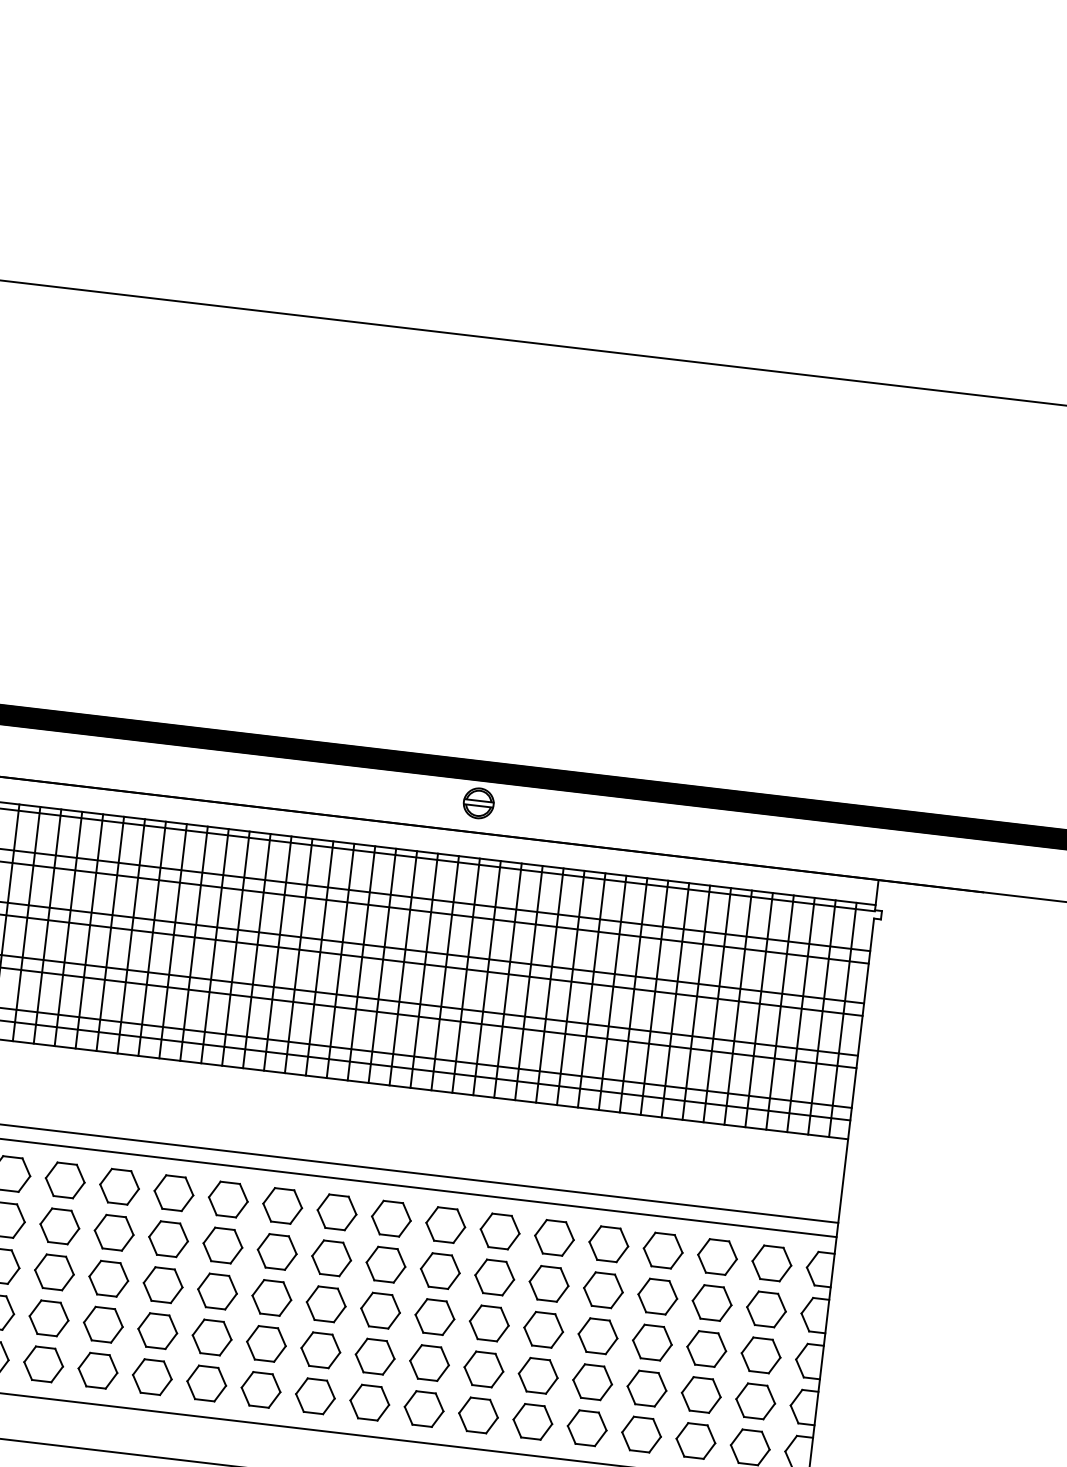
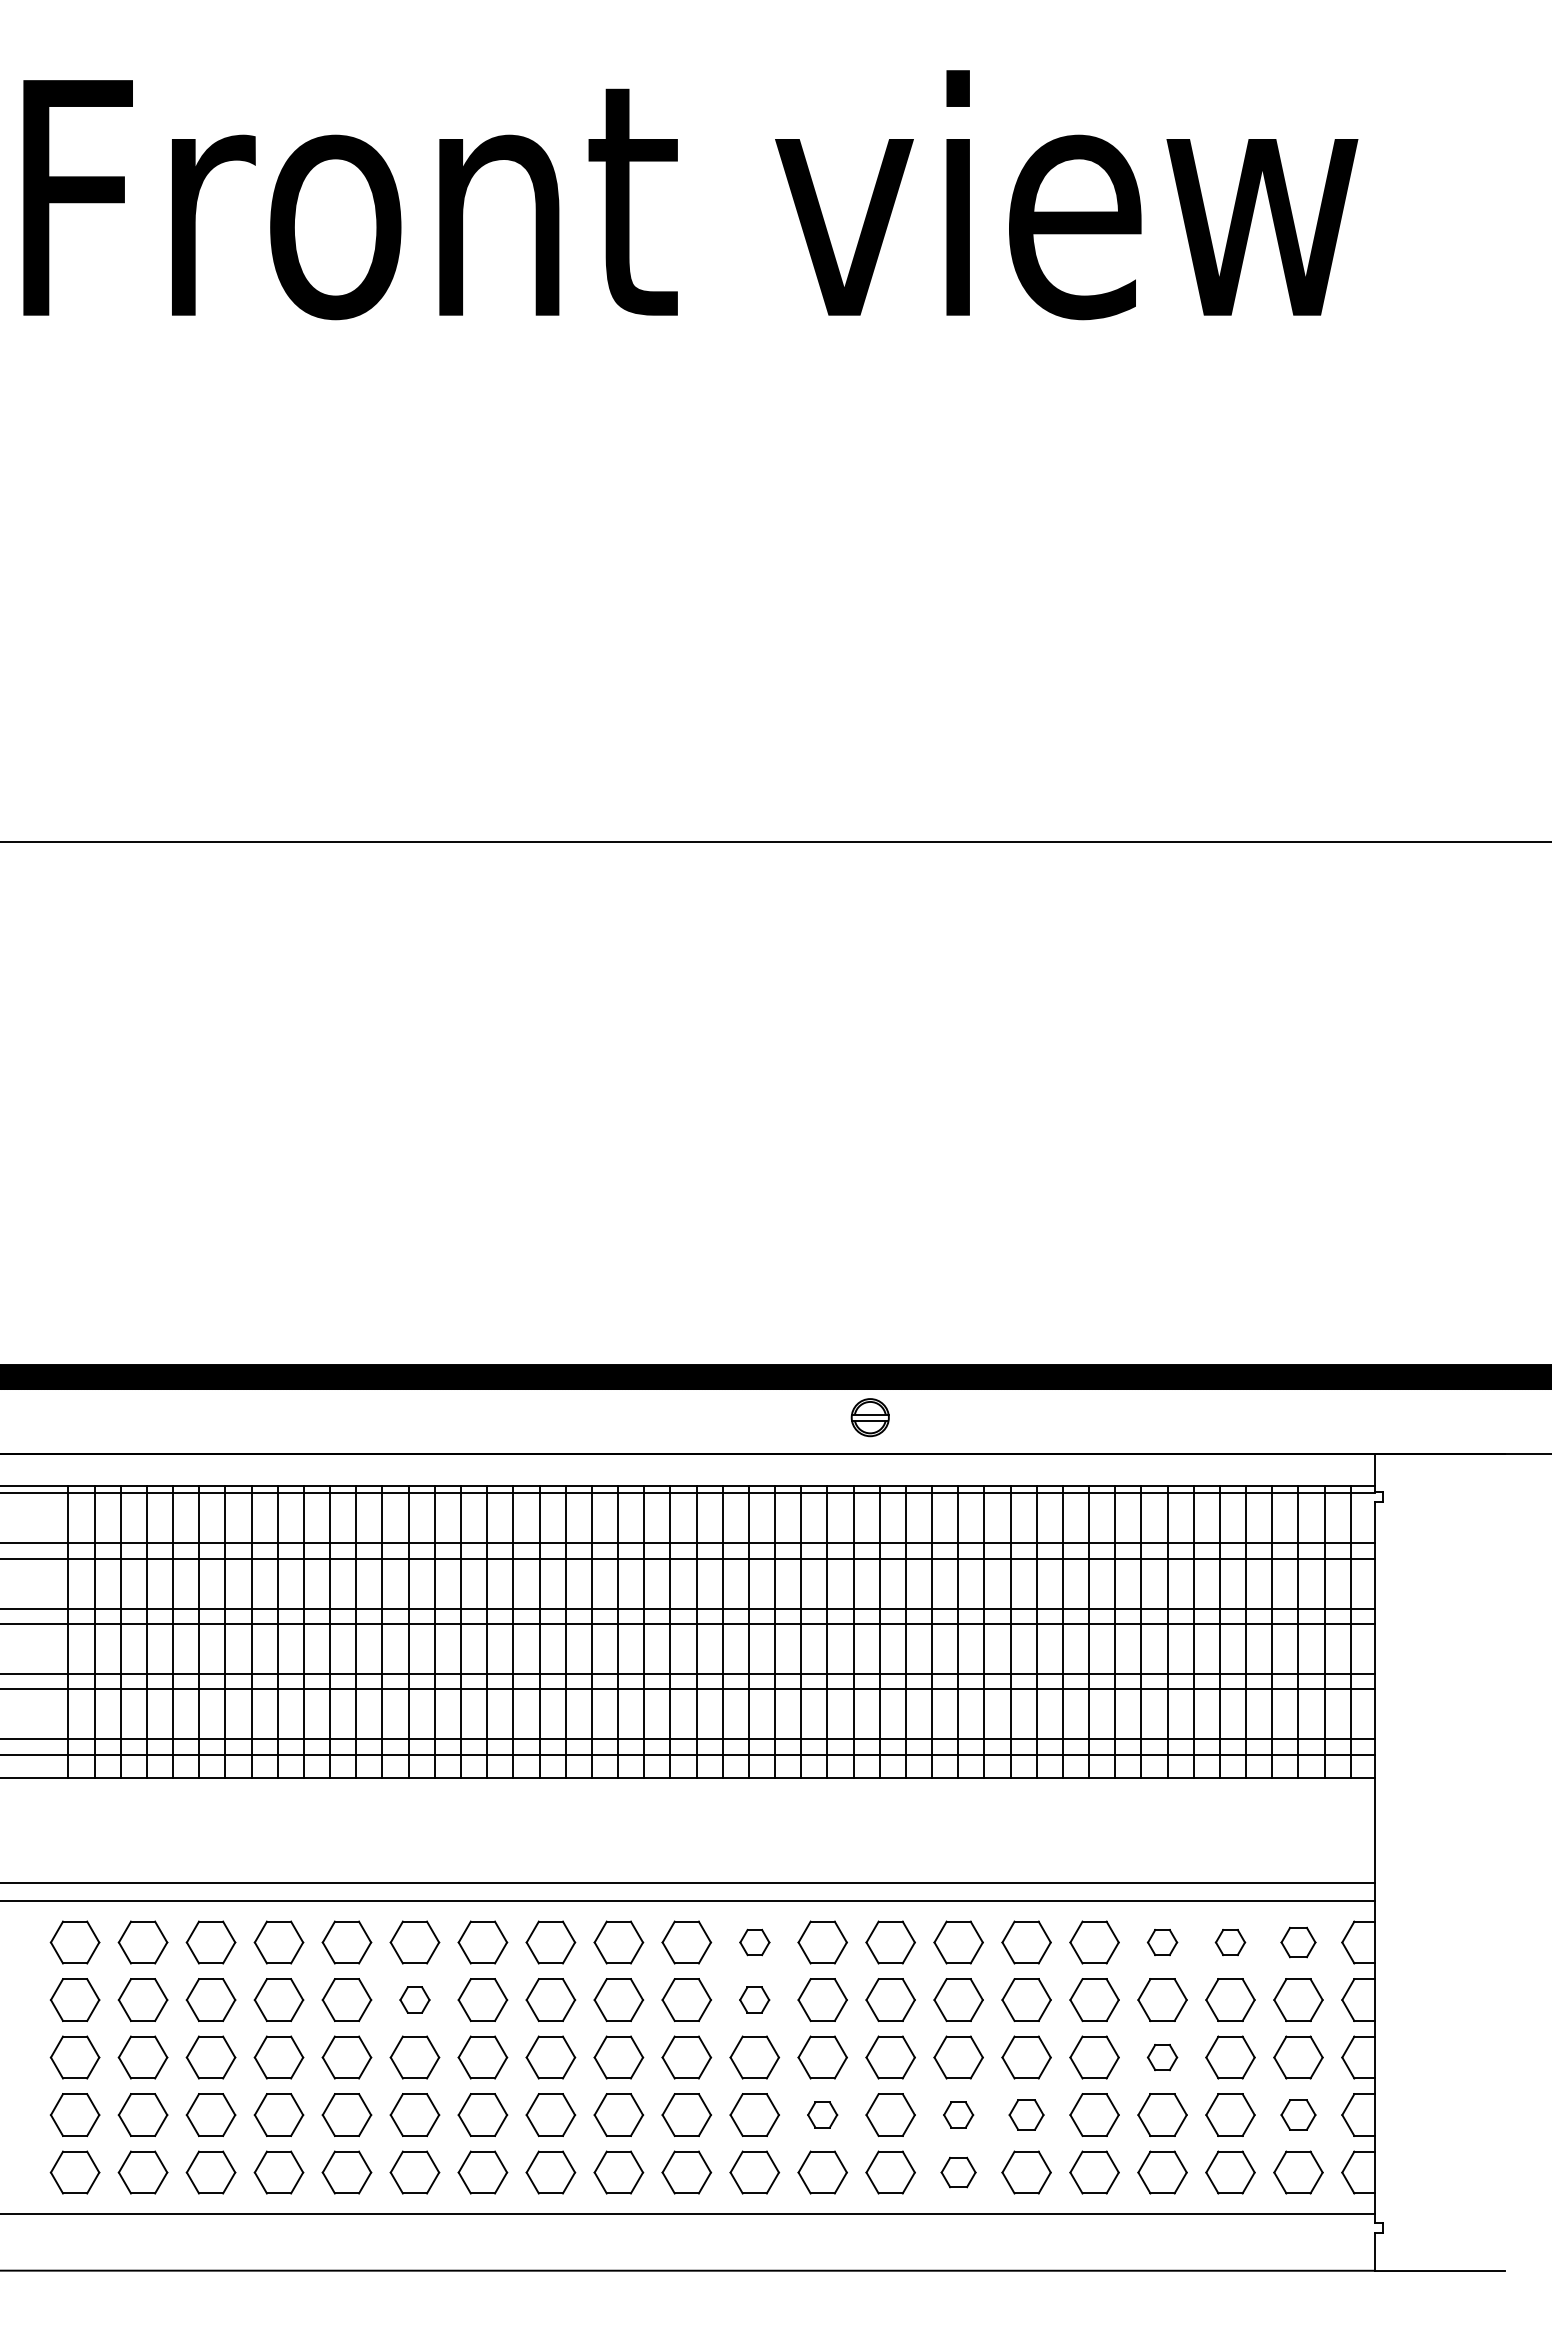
part: (336, 1212) -> (754, 1942), size x0.6
part: (59, 1225) -> (414, 1999), size x0.6
part: (663, 1250) -> (1162, 1942), size x0.6
part: (331, 1257) -> (754, 1999), size x0.6
part: (717, 1257) -> (1230, 1942), size x0.6
part: (771, 1263) -> (1298, 1942), size x0.7
part: (652, 1342) -> (1162, 2057), size x0.6
part: (375, 1356) -> (822, 2114), size x0.6
part: (483, 1369) -> (958, 2114), size x0.6
part: (538, 1375) -> (1026, 2114), size x0.7
part: (755, 1400) -> (1298, 2114), size x0.7
part: (478, 1415) -> (958, 2172), size x0.7

